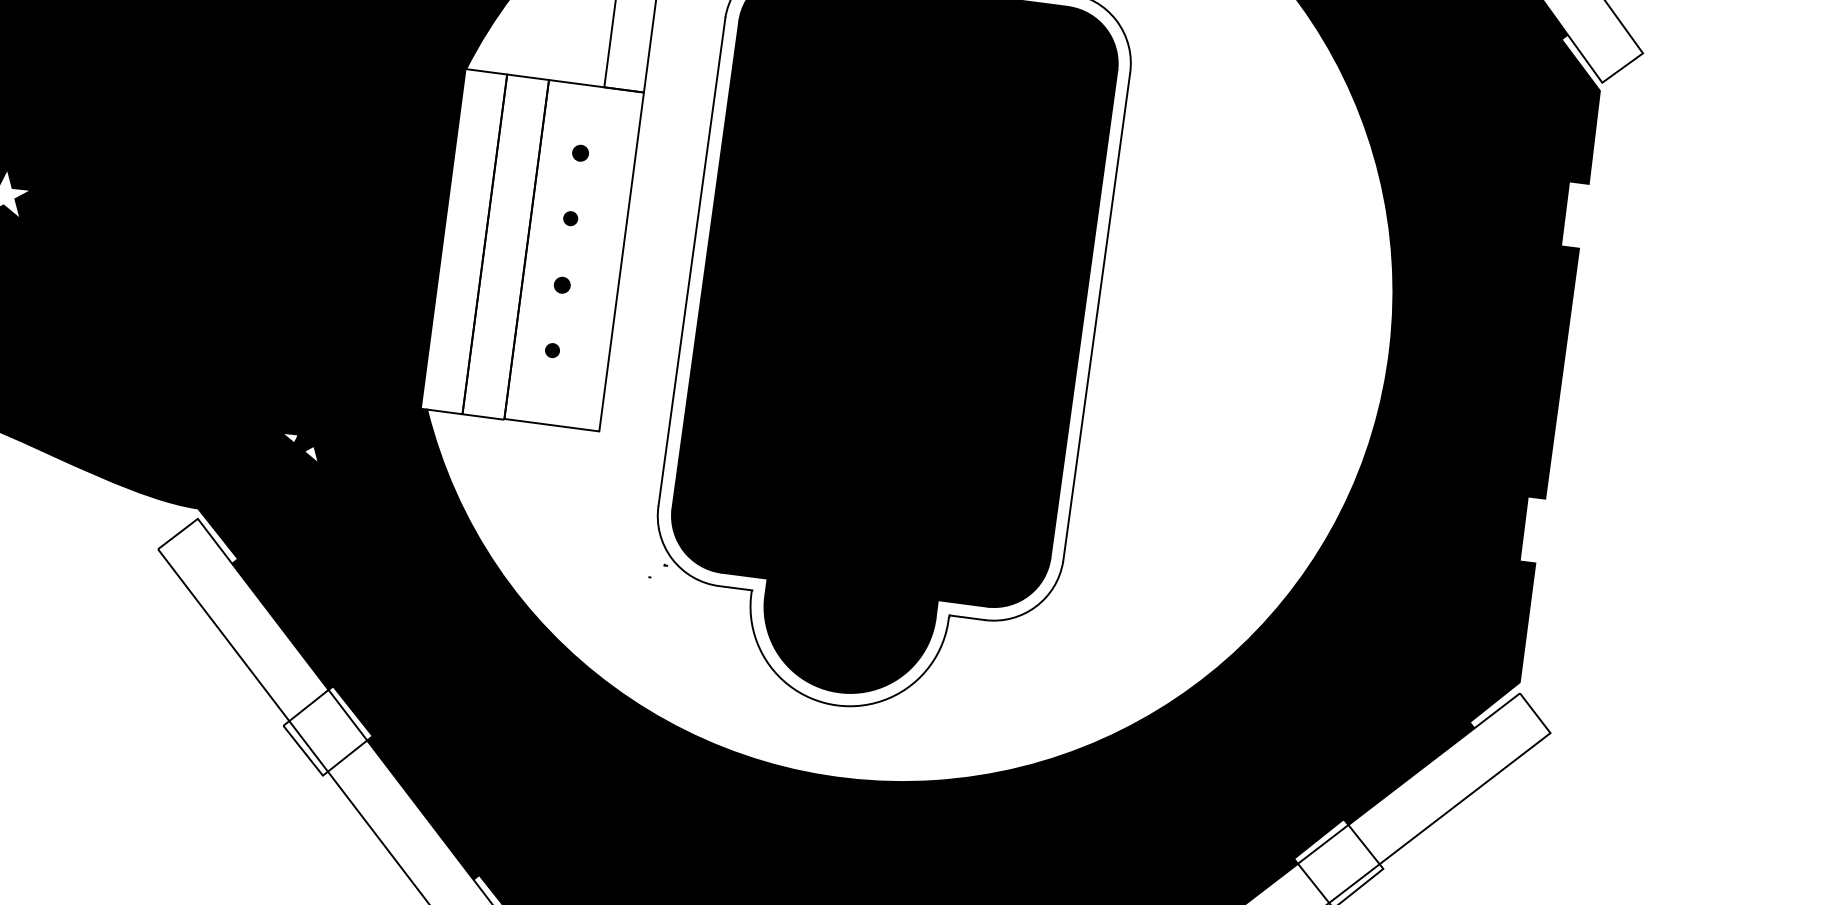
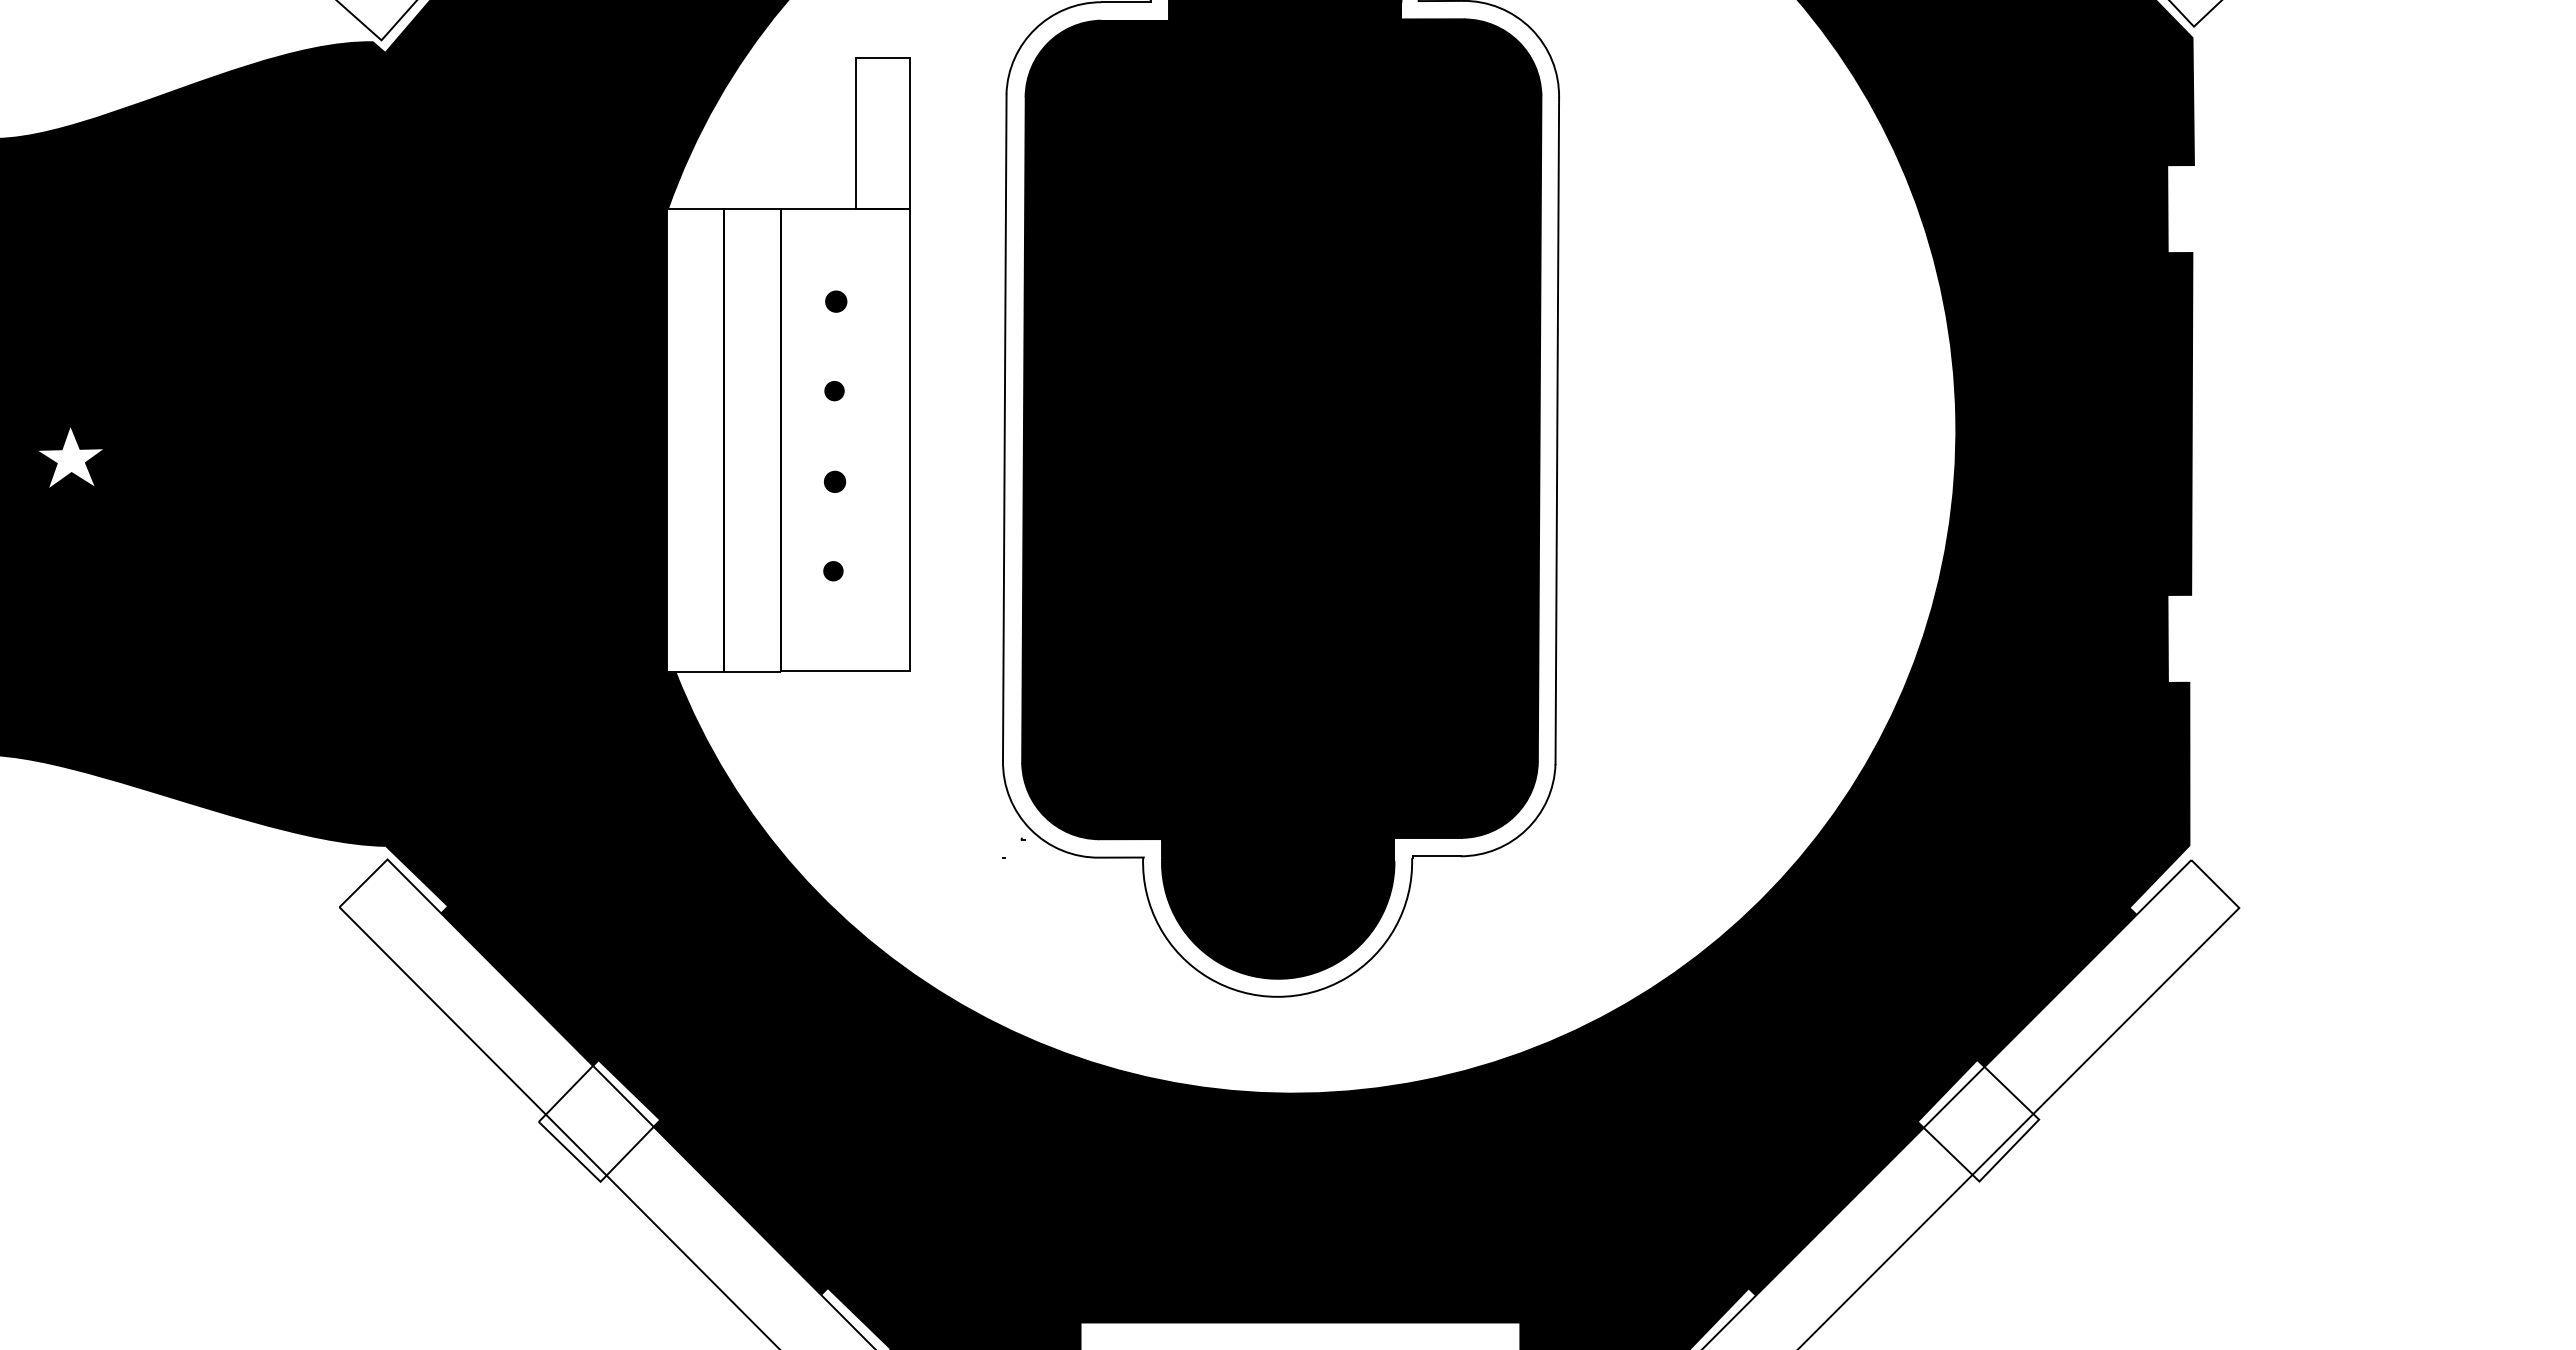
fill: (289, 437) -> (496, 734), added
fill: (311, 454) -> (528, 752), added

